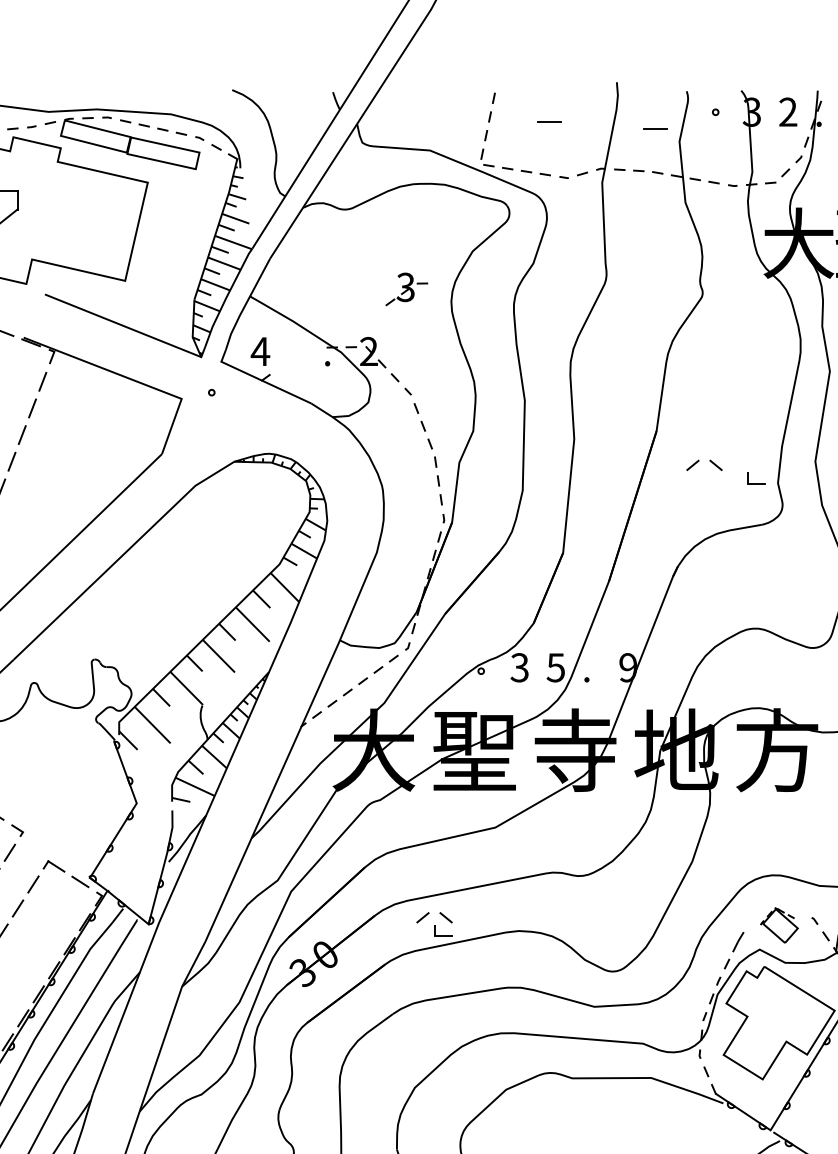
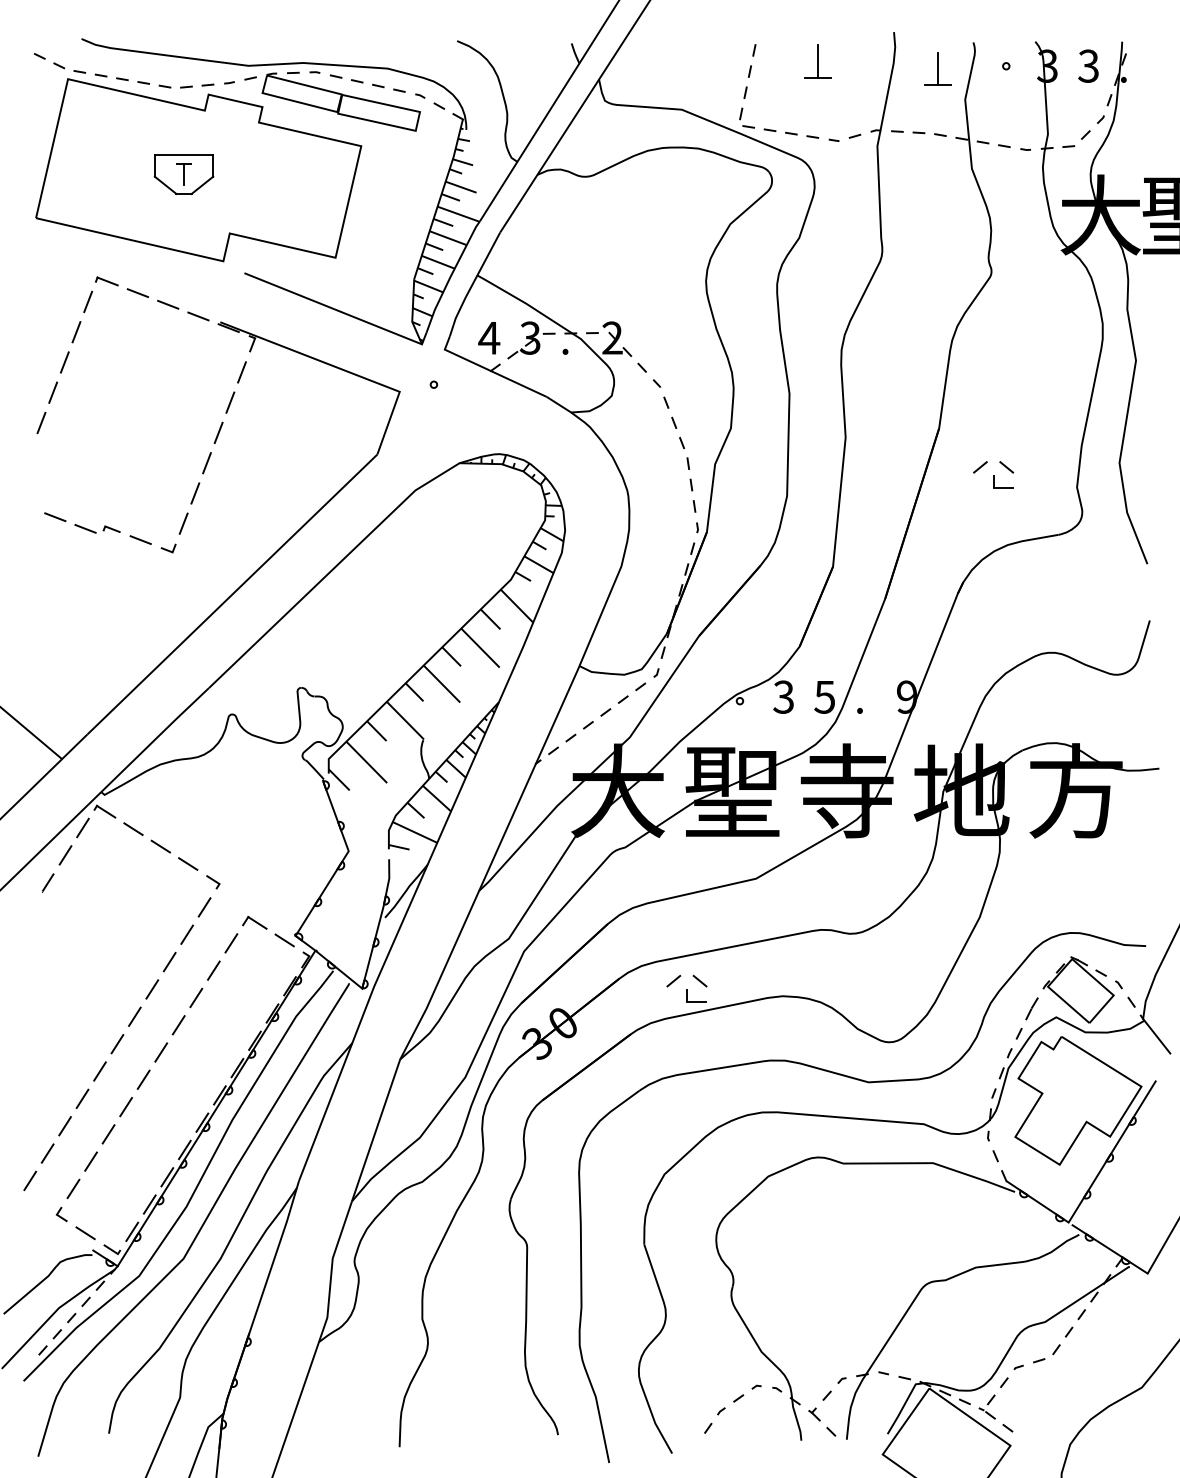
line: (549, 108) -> (817, 61), added
text: (788, 112) -> (1088, 66), 2 -> 3
line: (655, 114) -> (937, 68), added
part: (406, 289) -> (531, 340), moved
part: (756, 477) -> (1003, 481), moved
part: (779, 925) -> (1078, 989), size x1.67

